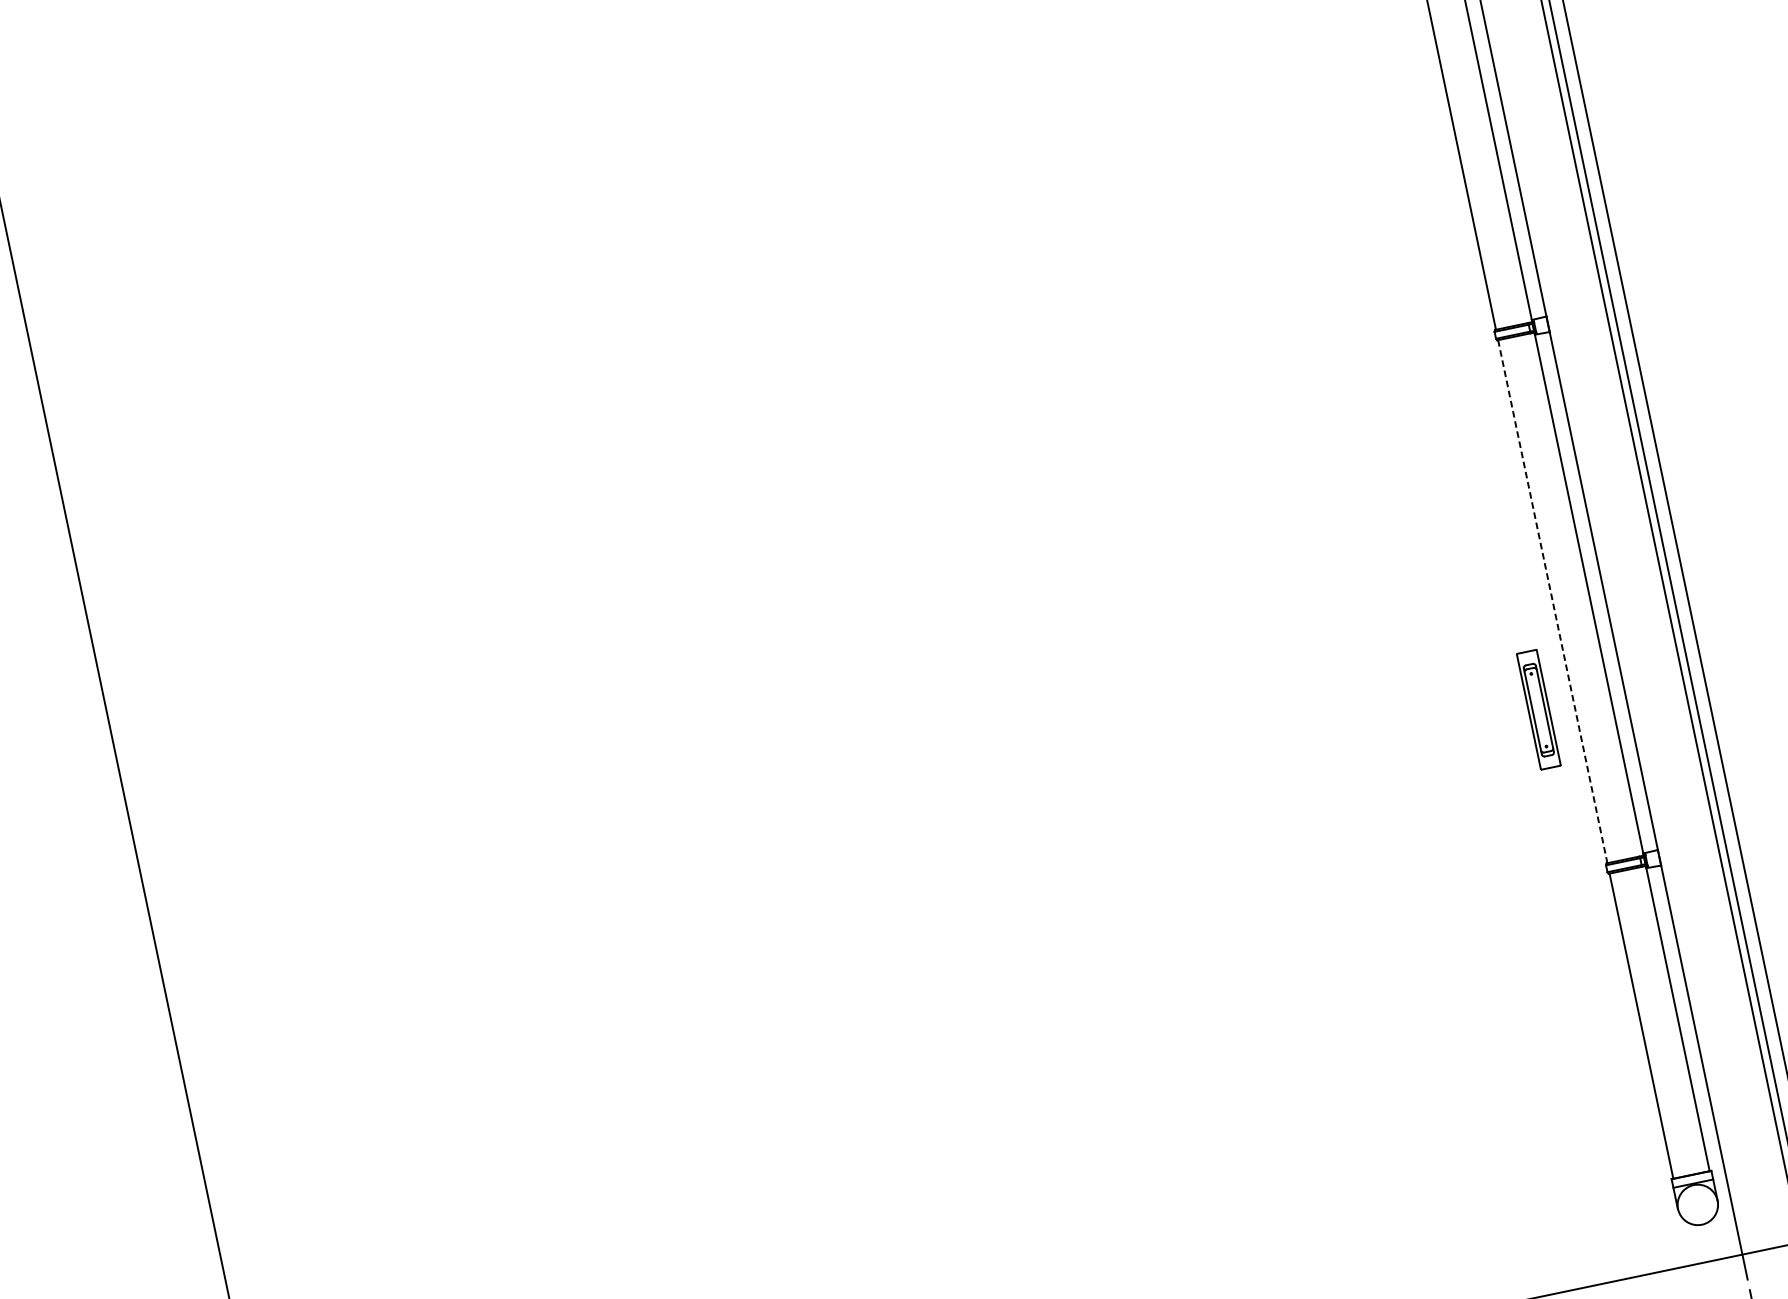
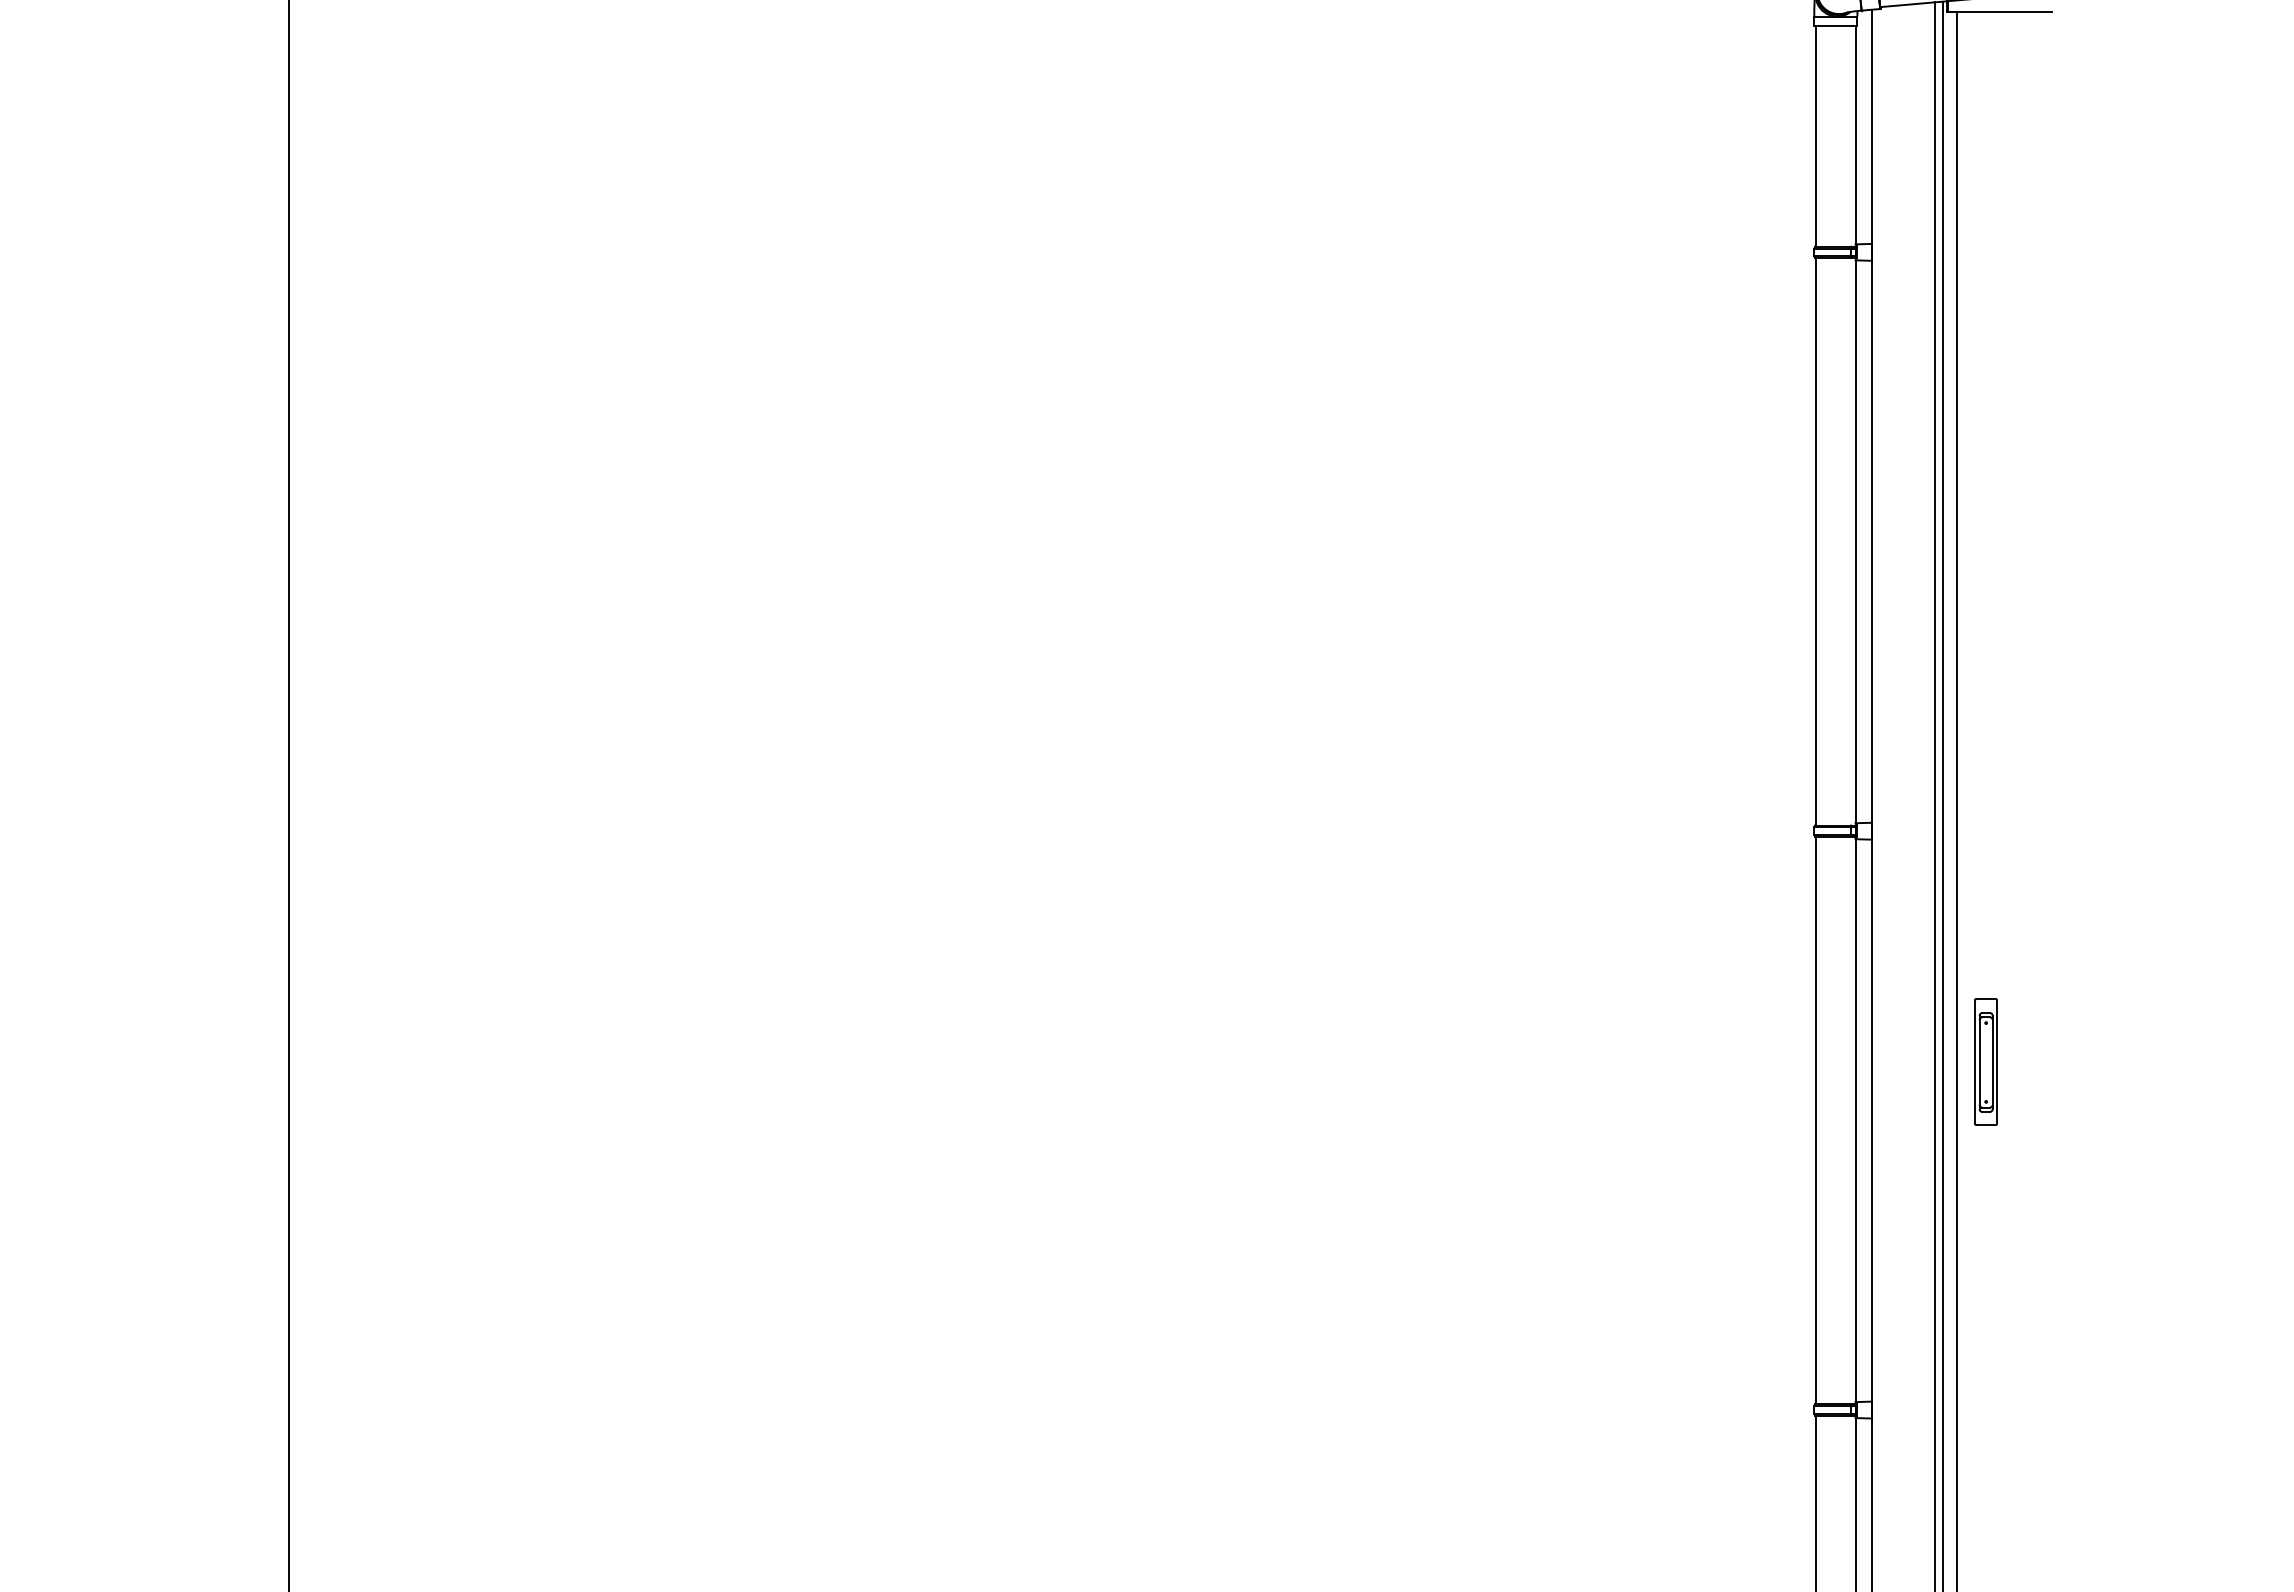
line: (1553, 601) -> (1816, 1120), dashed -> solid
part: (1538, 709) -> (1985, 1061), moved

